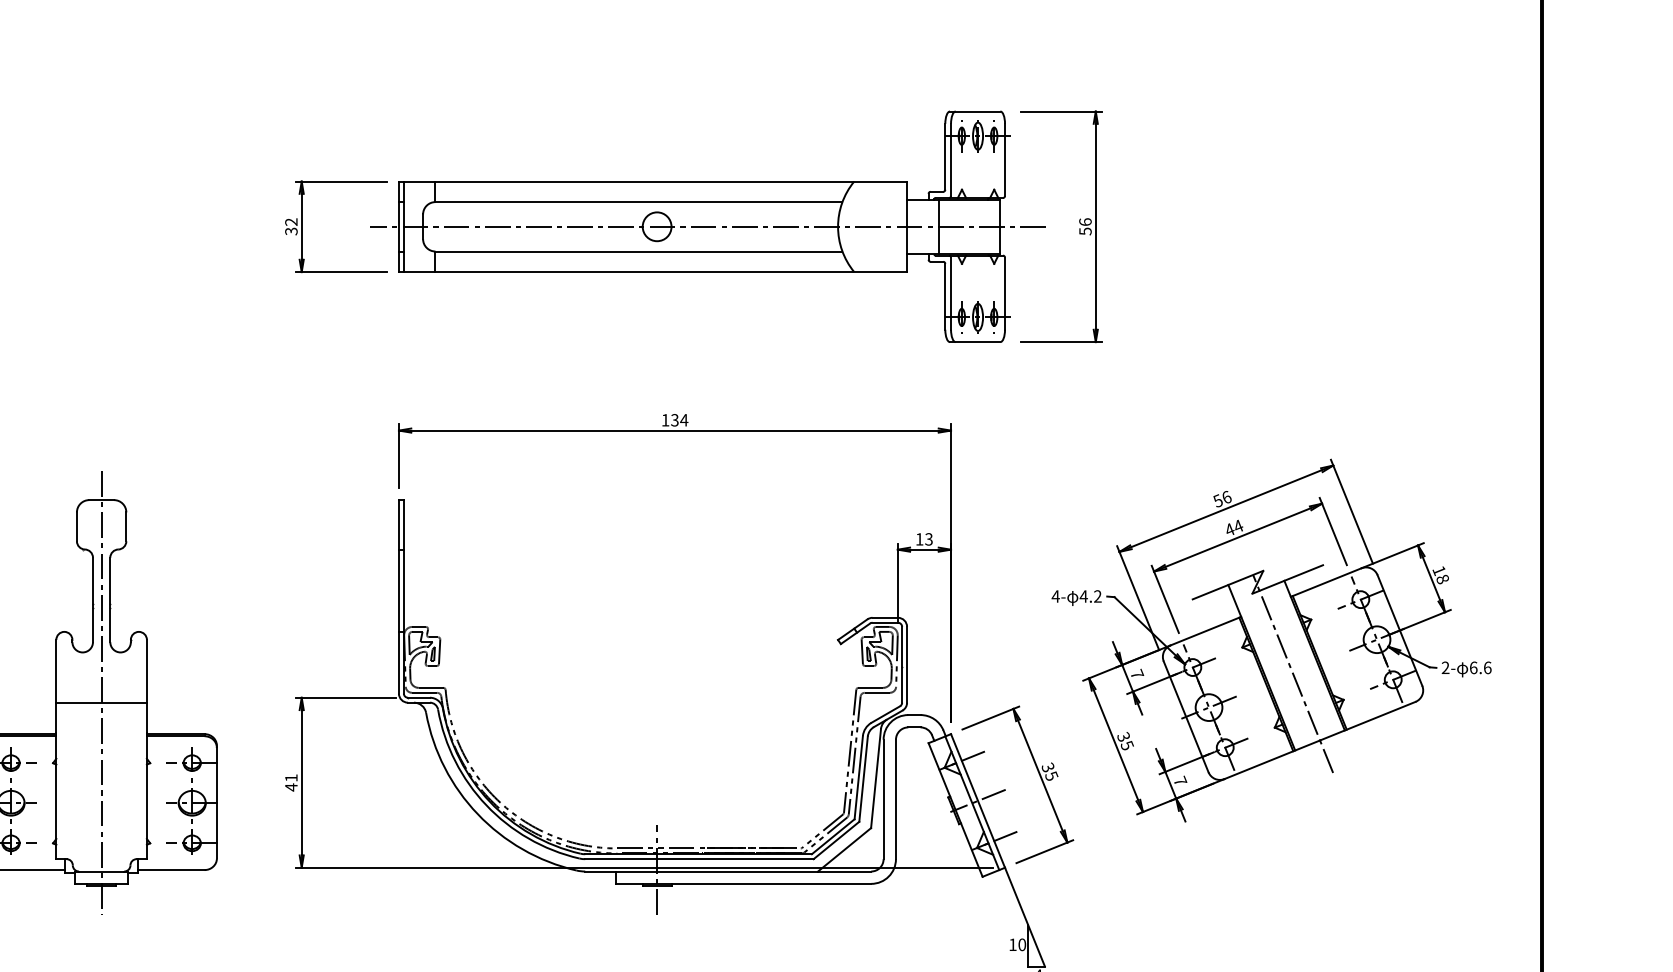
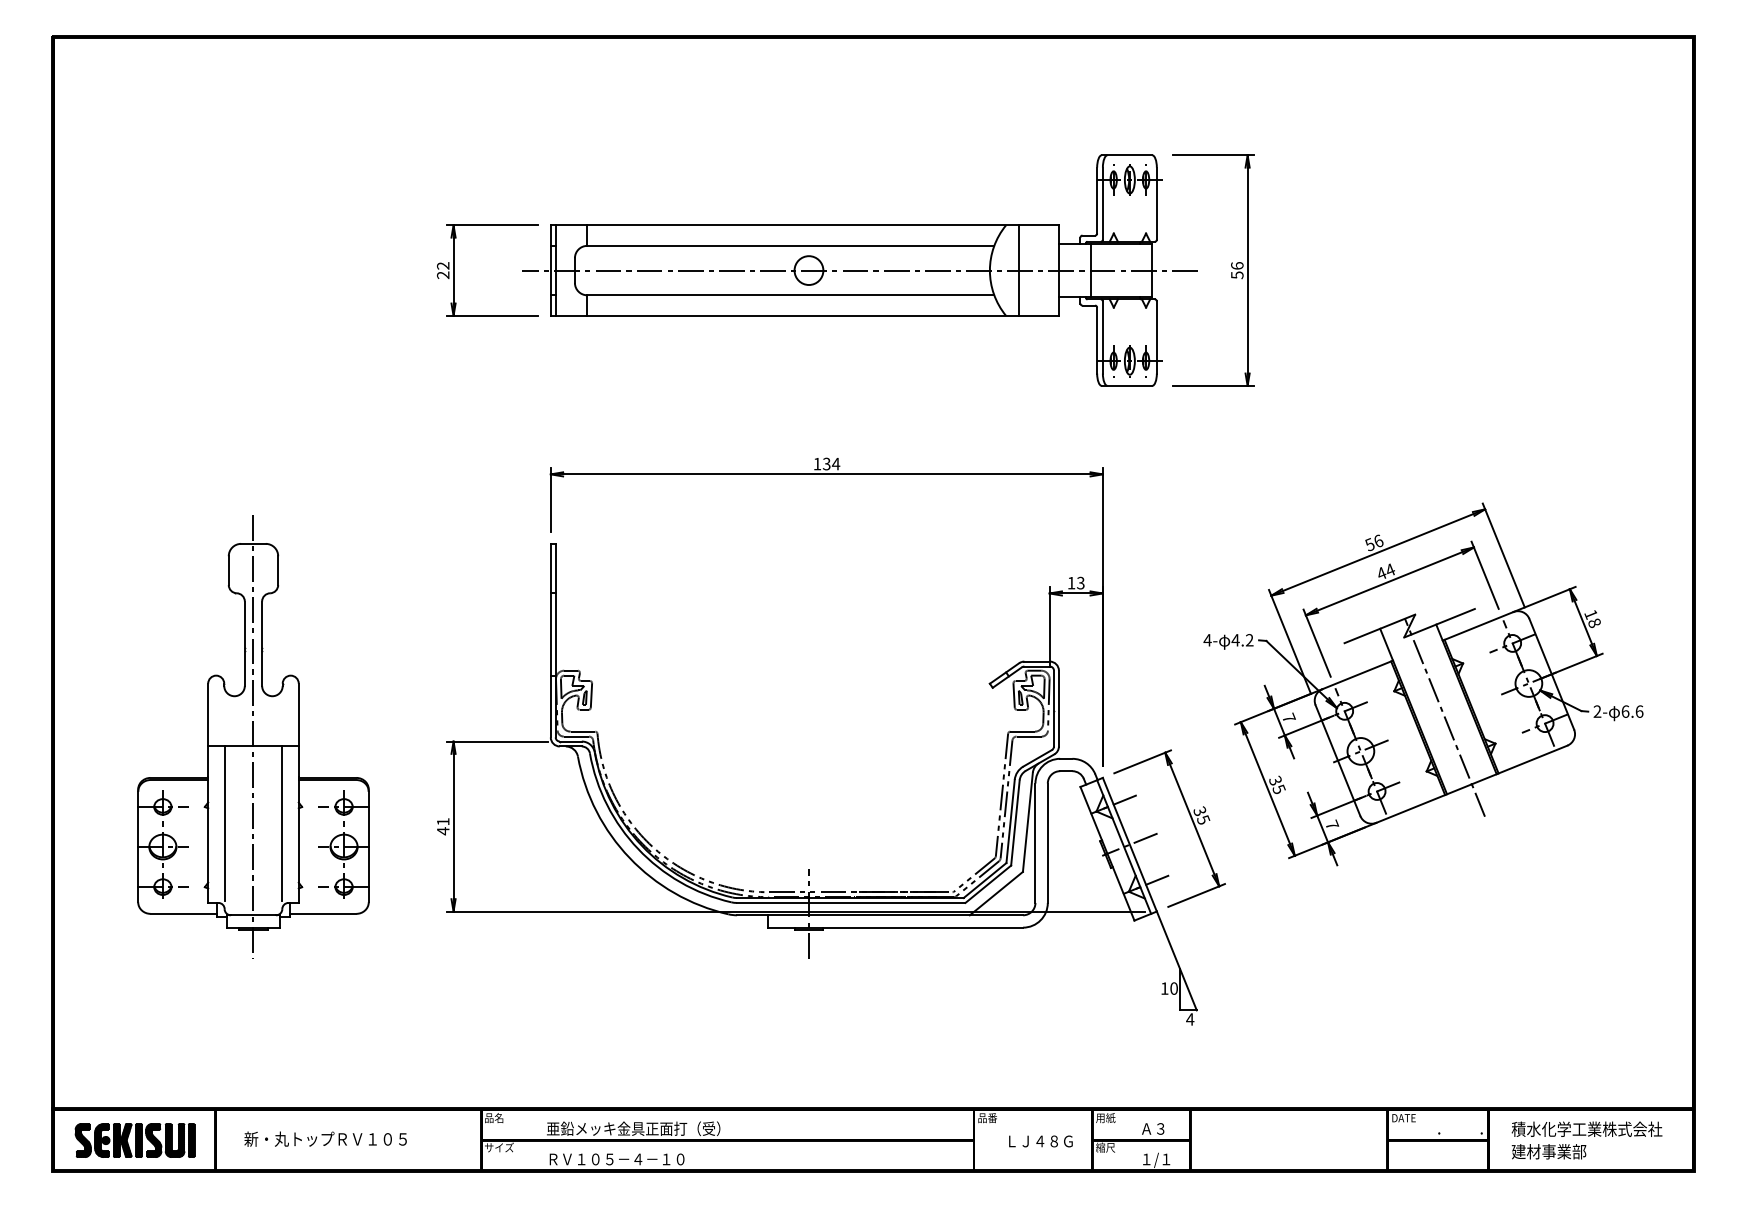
line: (867, 226) -> (1019, 270), added
text: (291, 231) -> (443, 275), 32 -> 22
line: (72, 779) -> (224, 823), added
line: (130, 779) -> (282, 823), added

